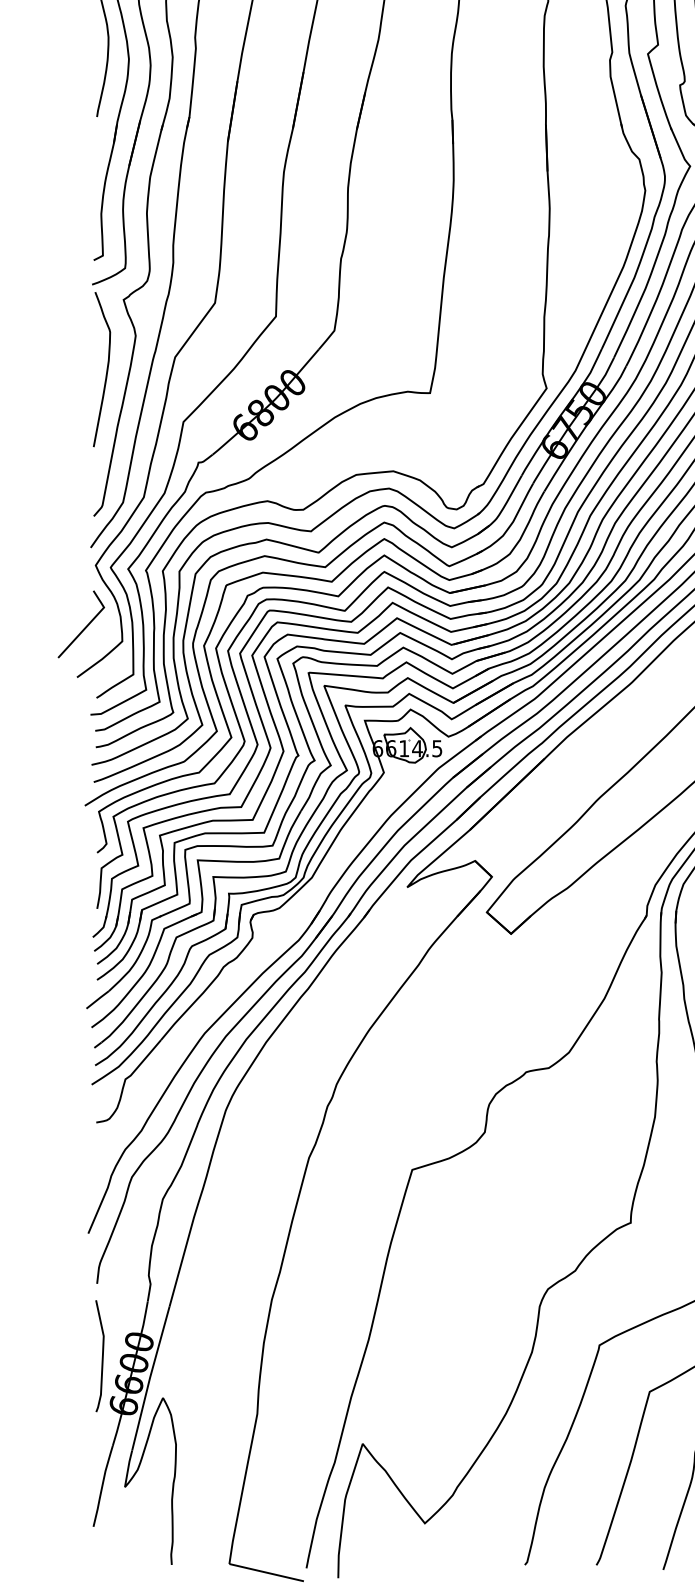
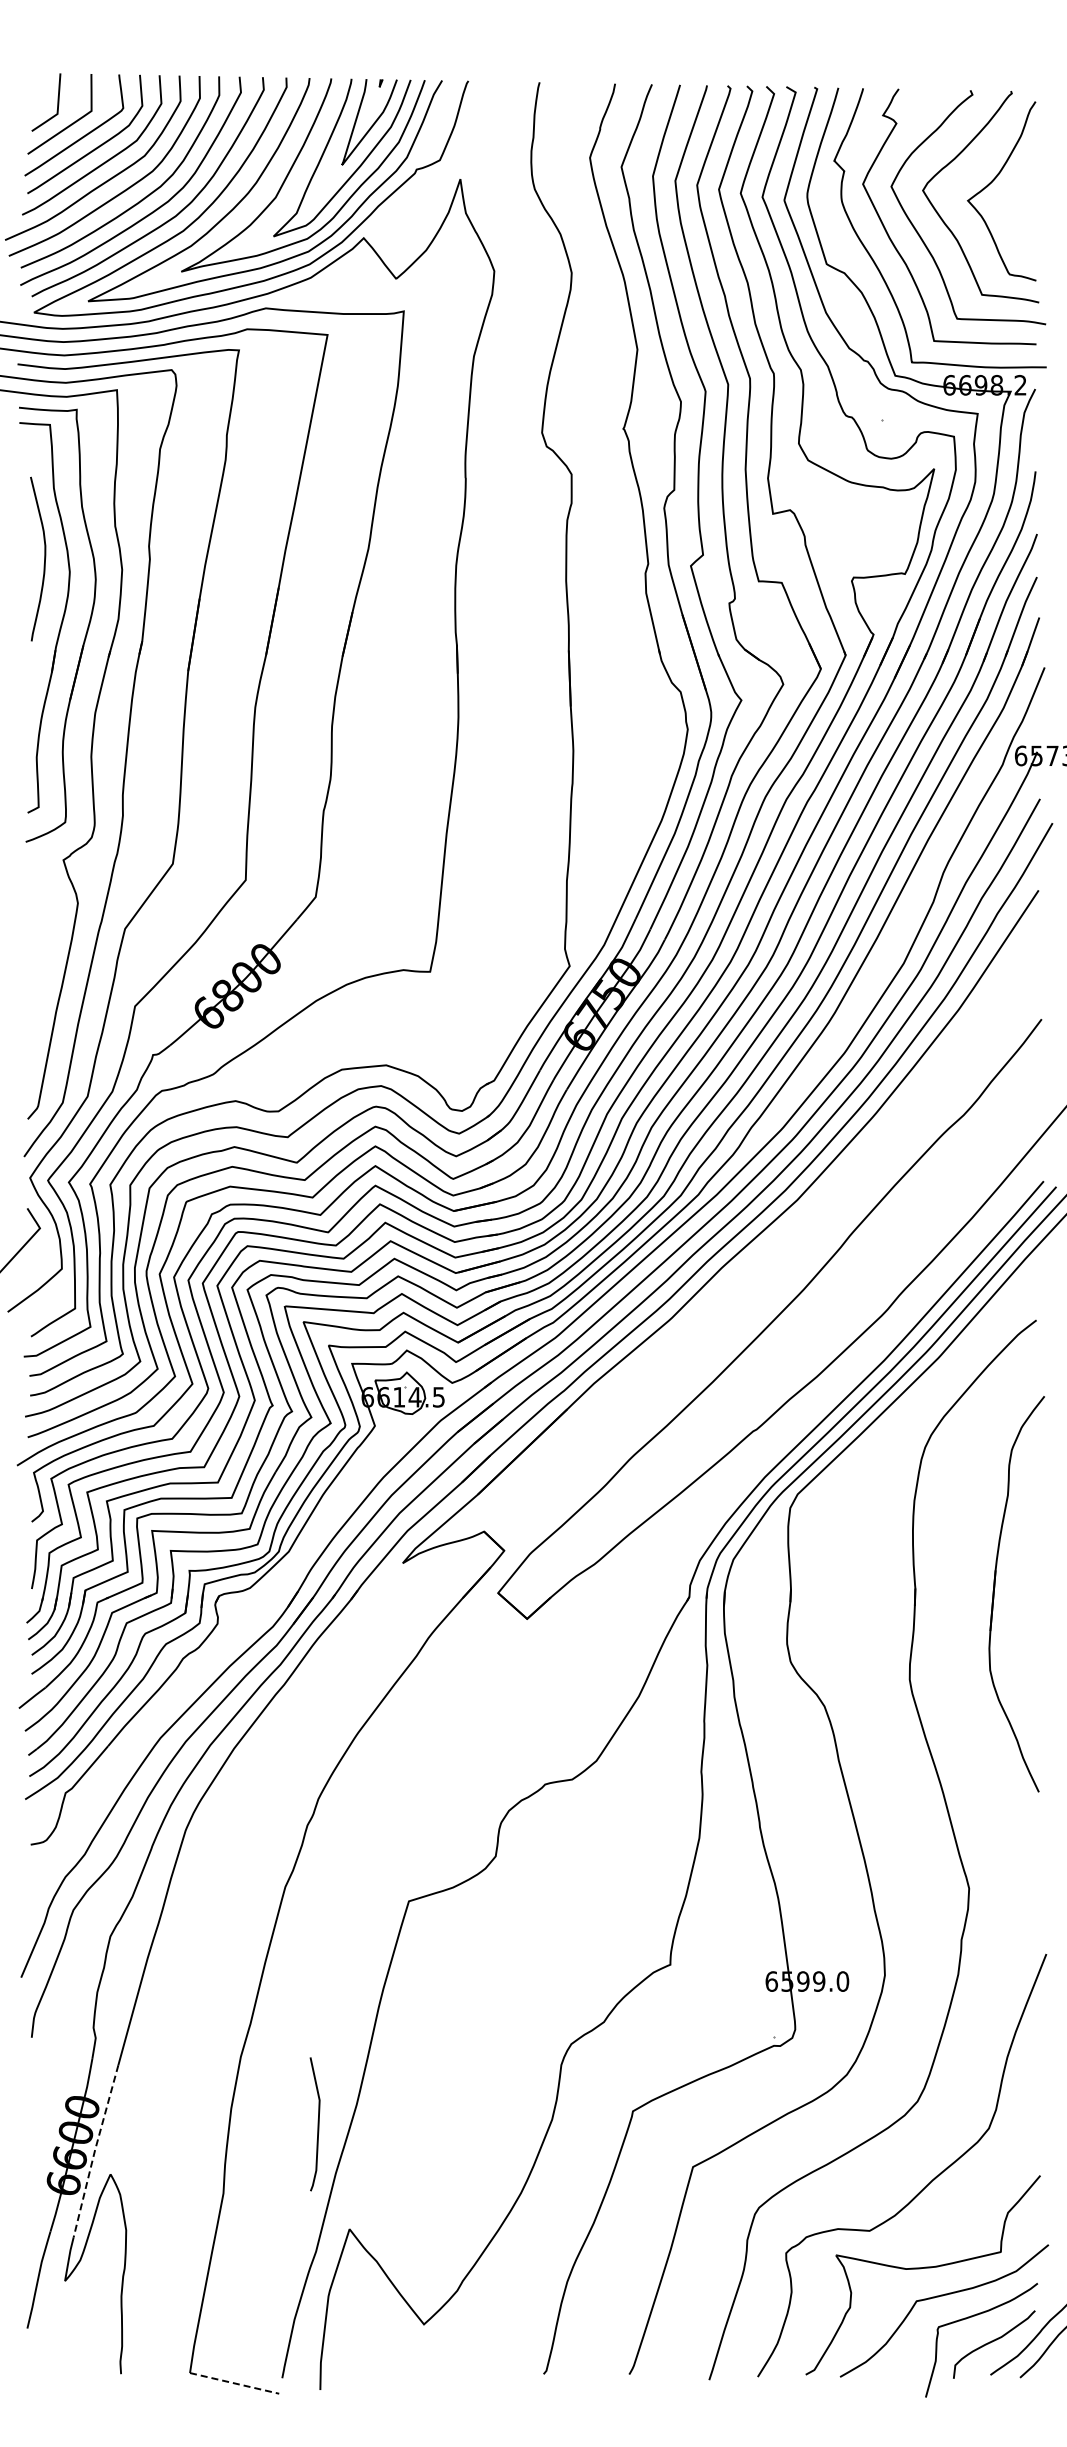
curve: (106, 371) -> (42, 946), removed
curve: (101, 1356) -> (317, 2124), moved
line: (149, 1378) -> (94, 2151), solid -> dashed
line: (266, 1572) -> (234, 2383), solid -> dashed

